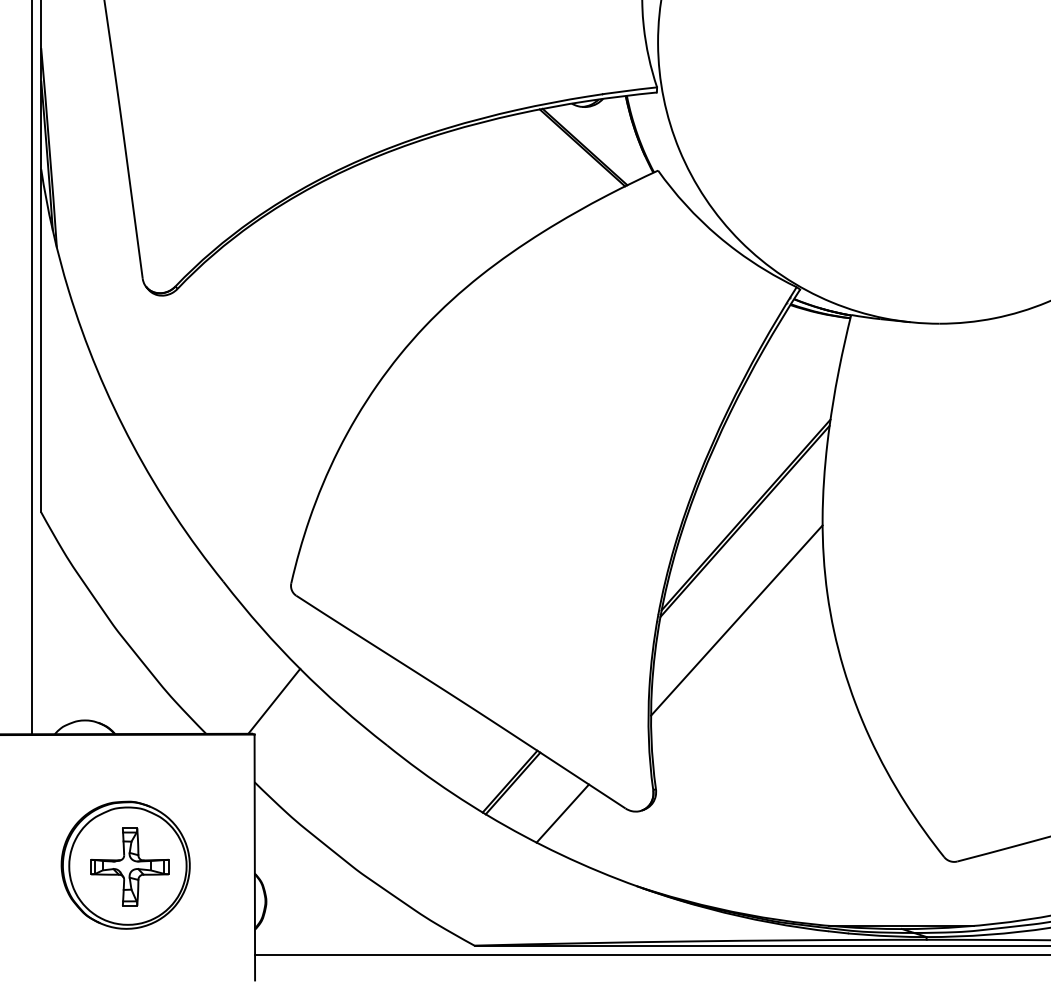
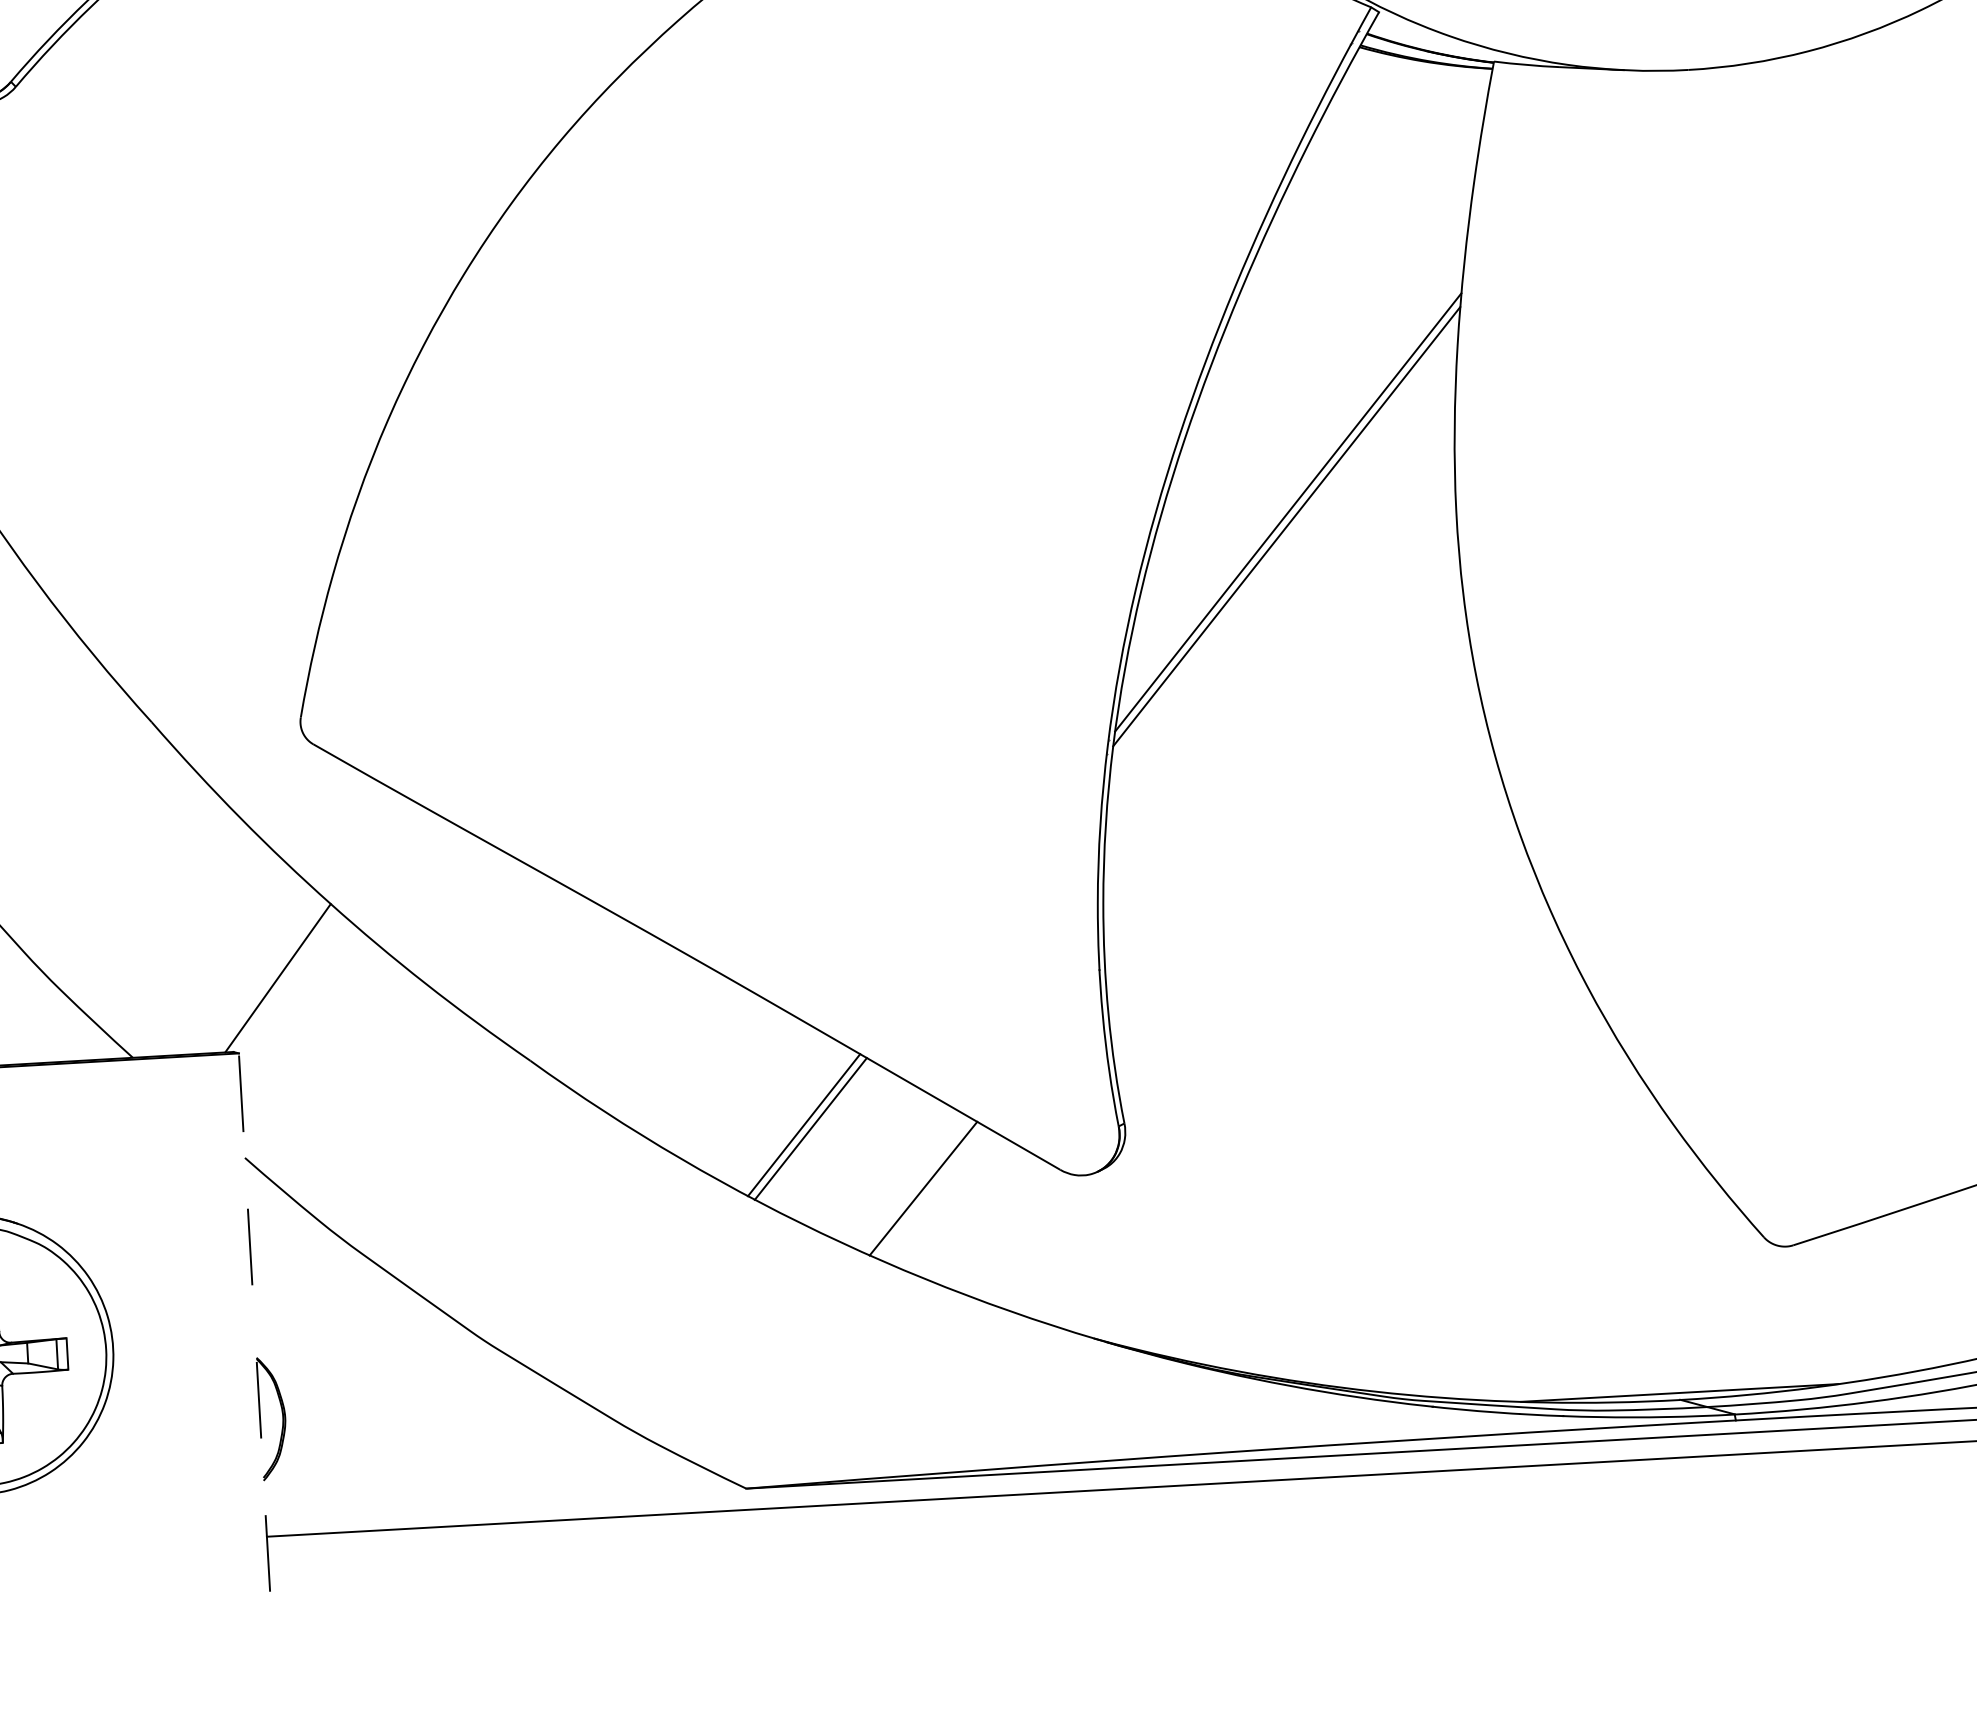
line: (736, 620) -> (1280, 744), removed
line: (254, 857) -> (253, 1322), solid -> dashed

